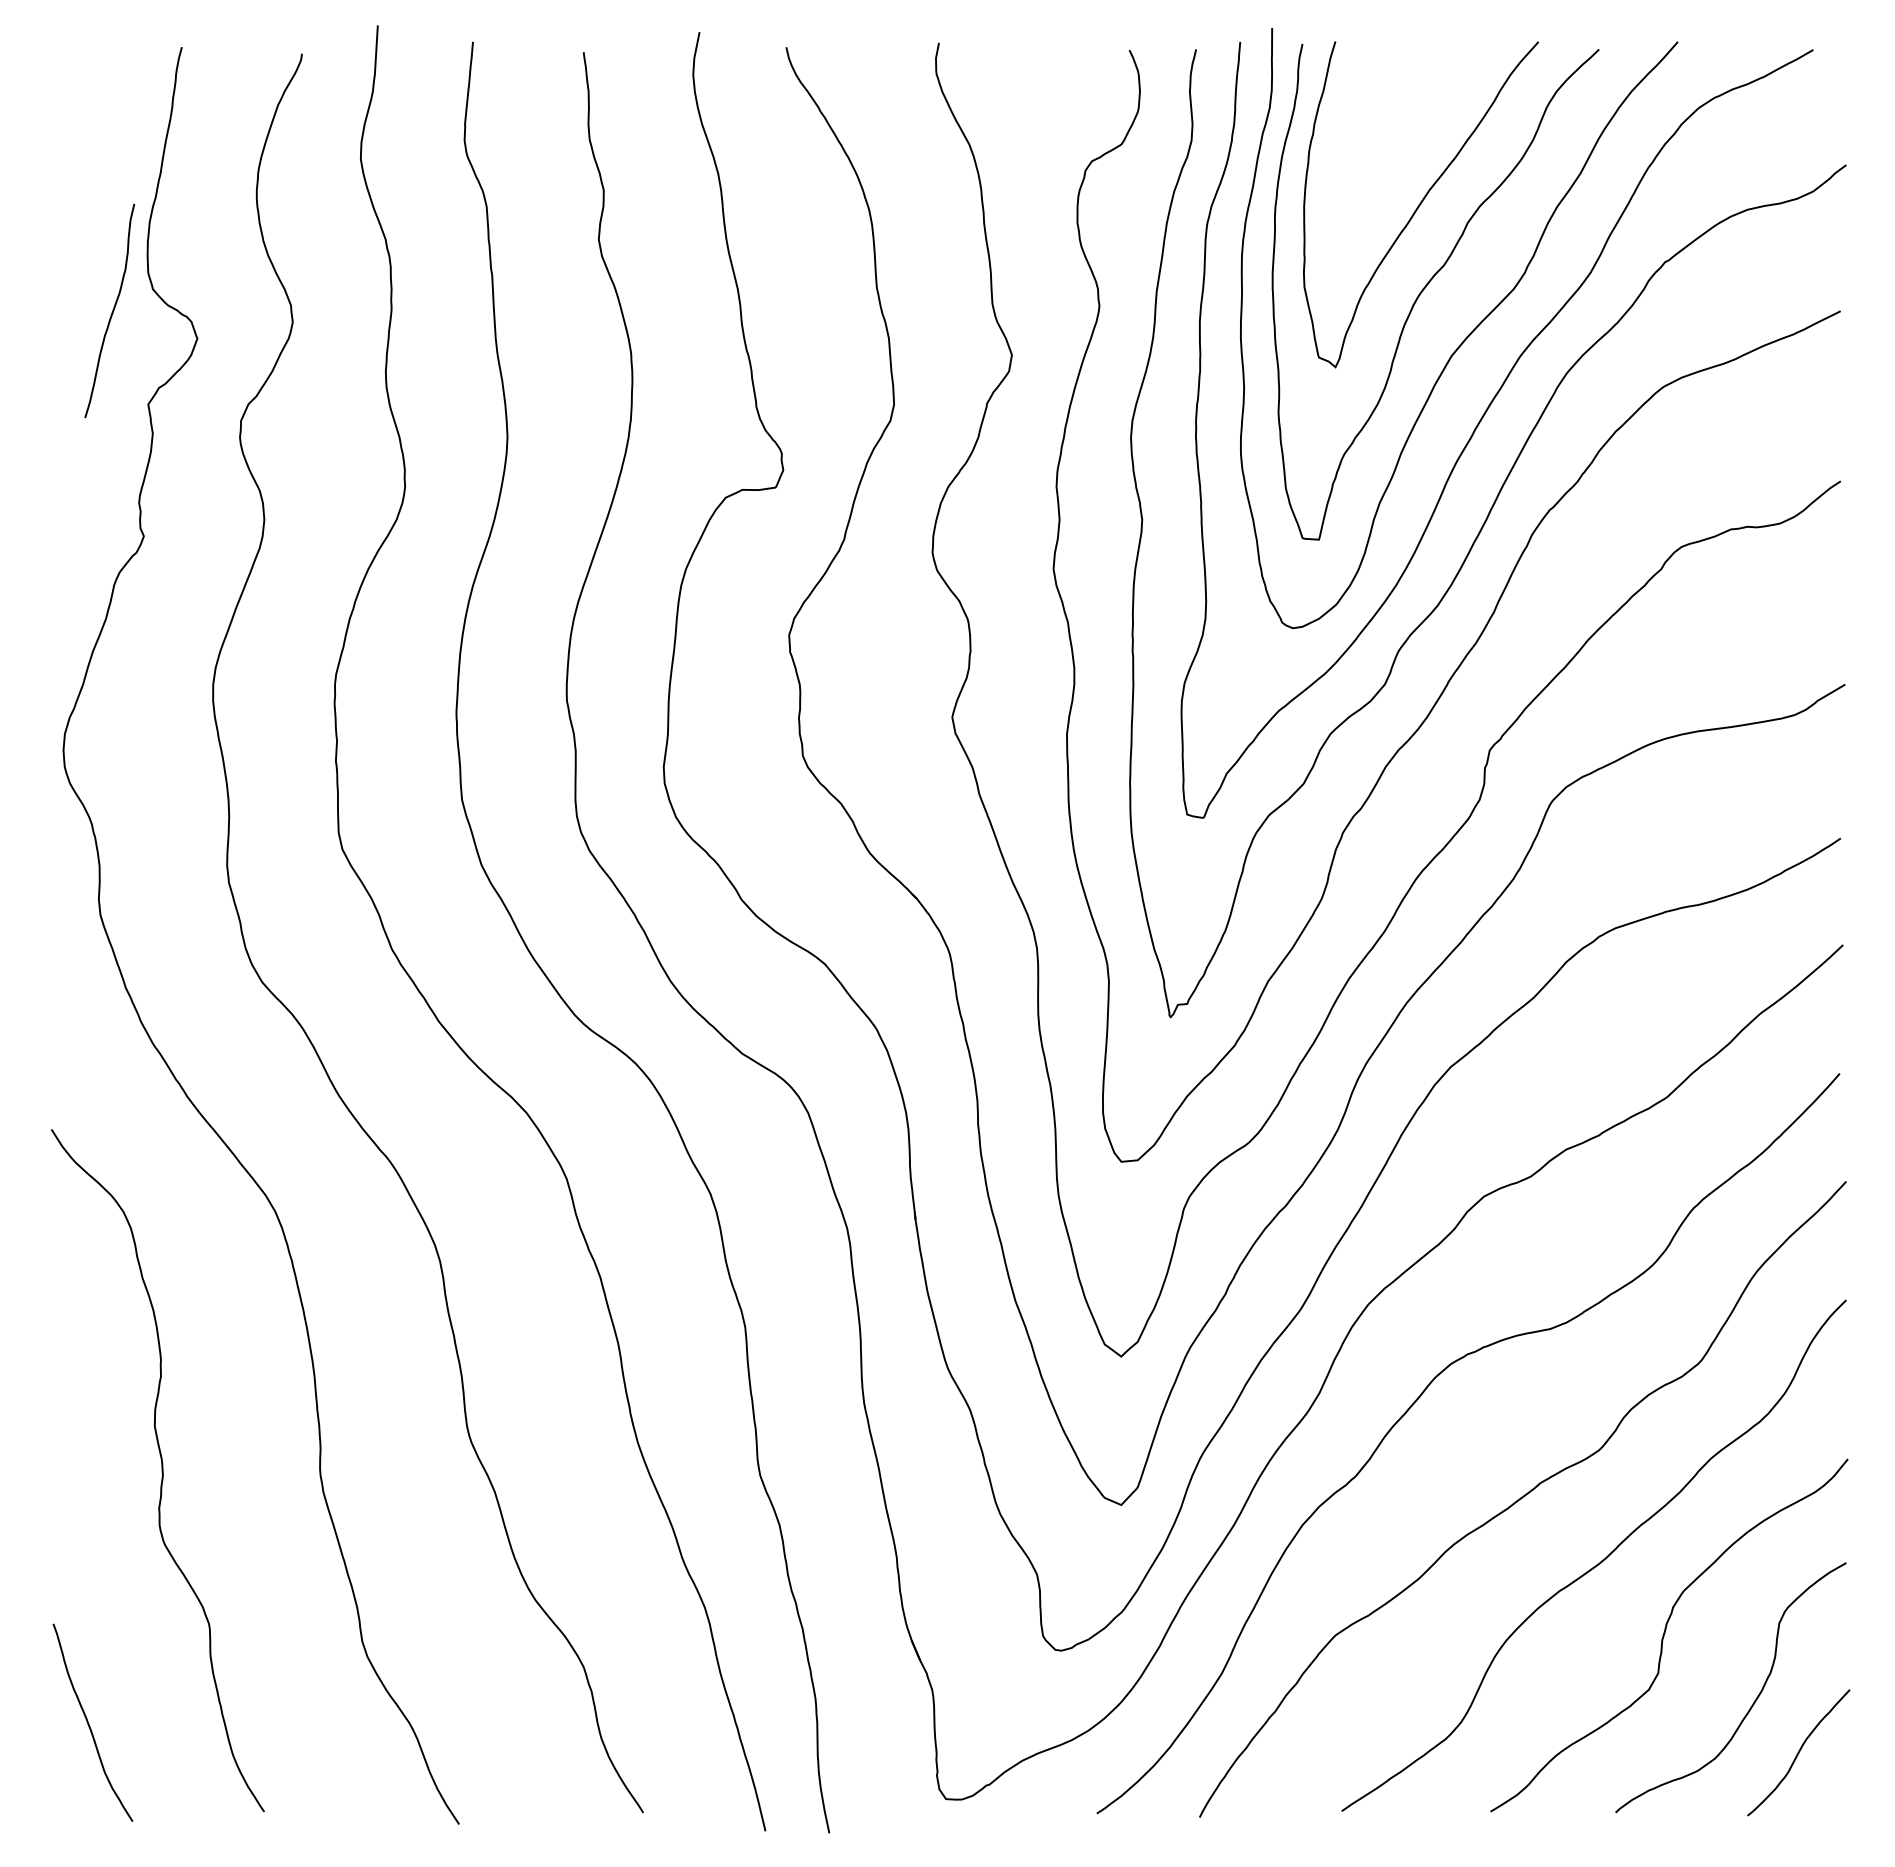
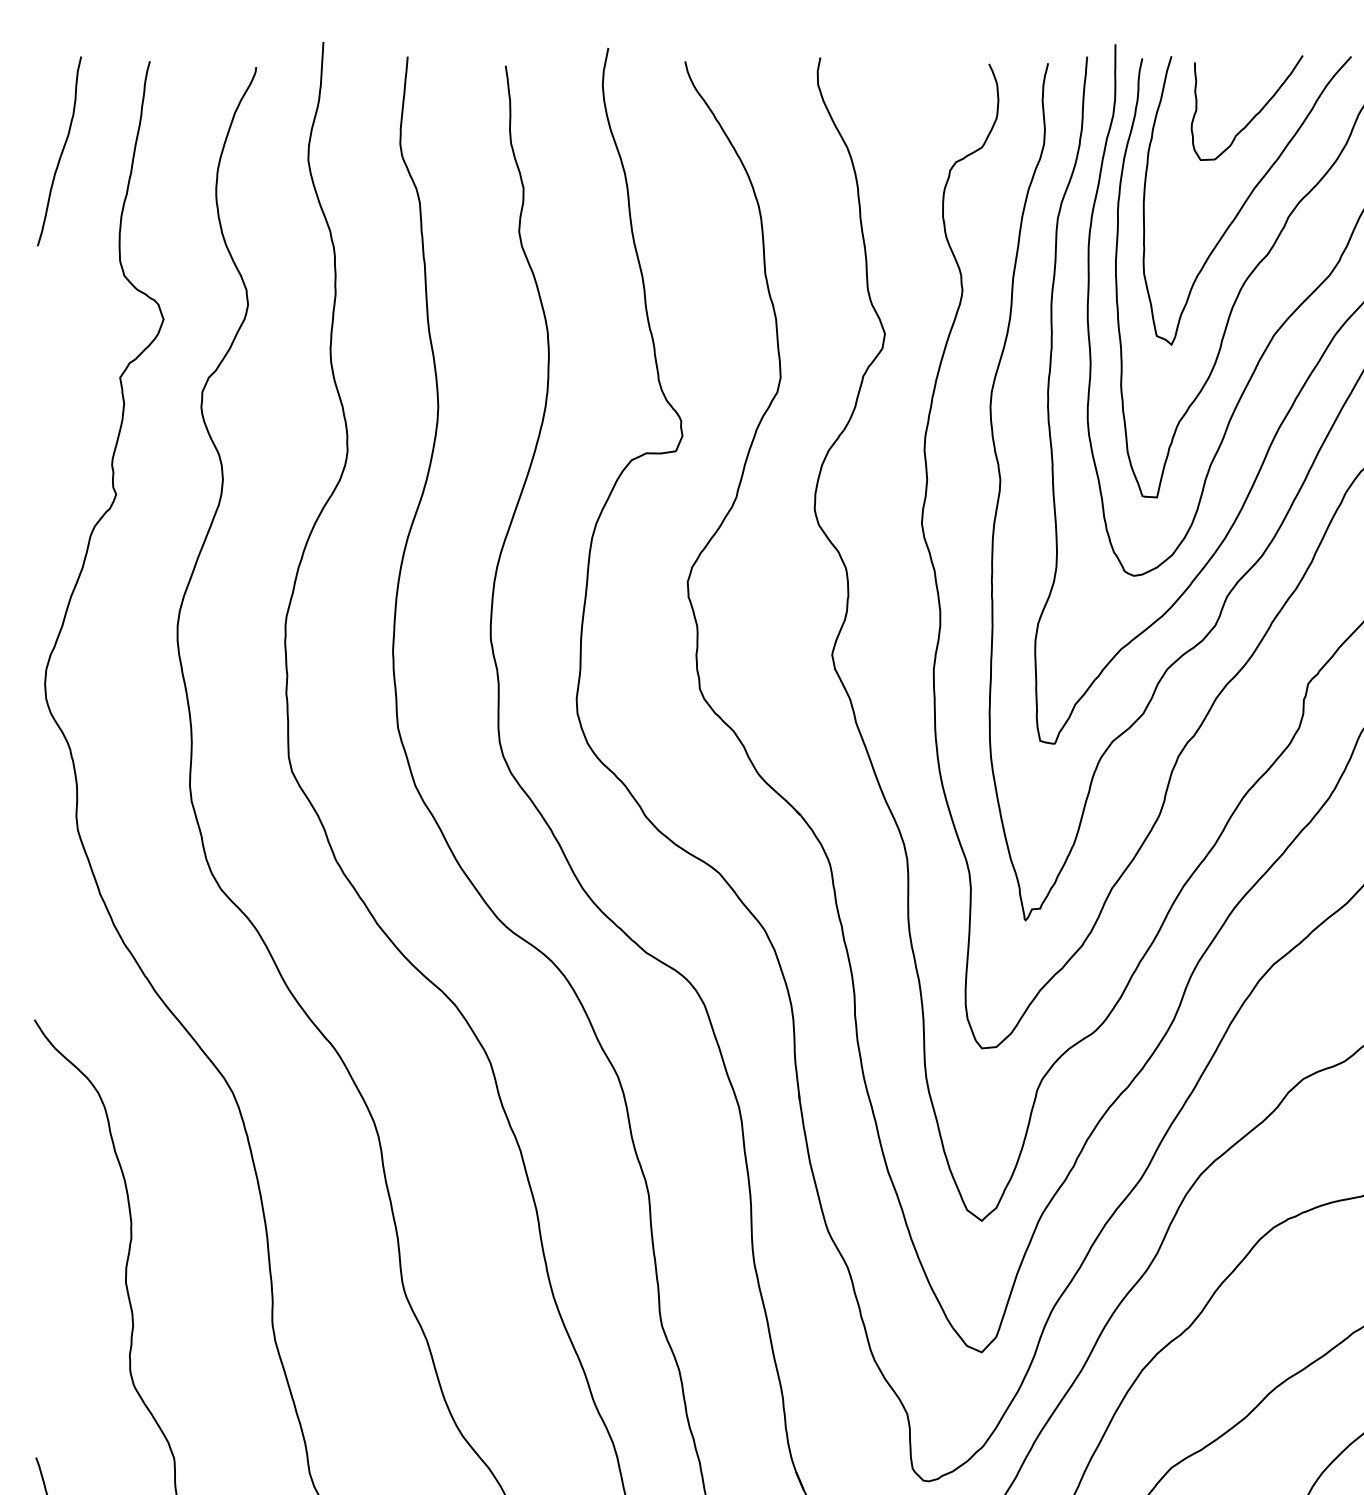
curve: (1429, 108) -> (1254, 115), added
curve: (111, 312) -> (61, 152), moved

